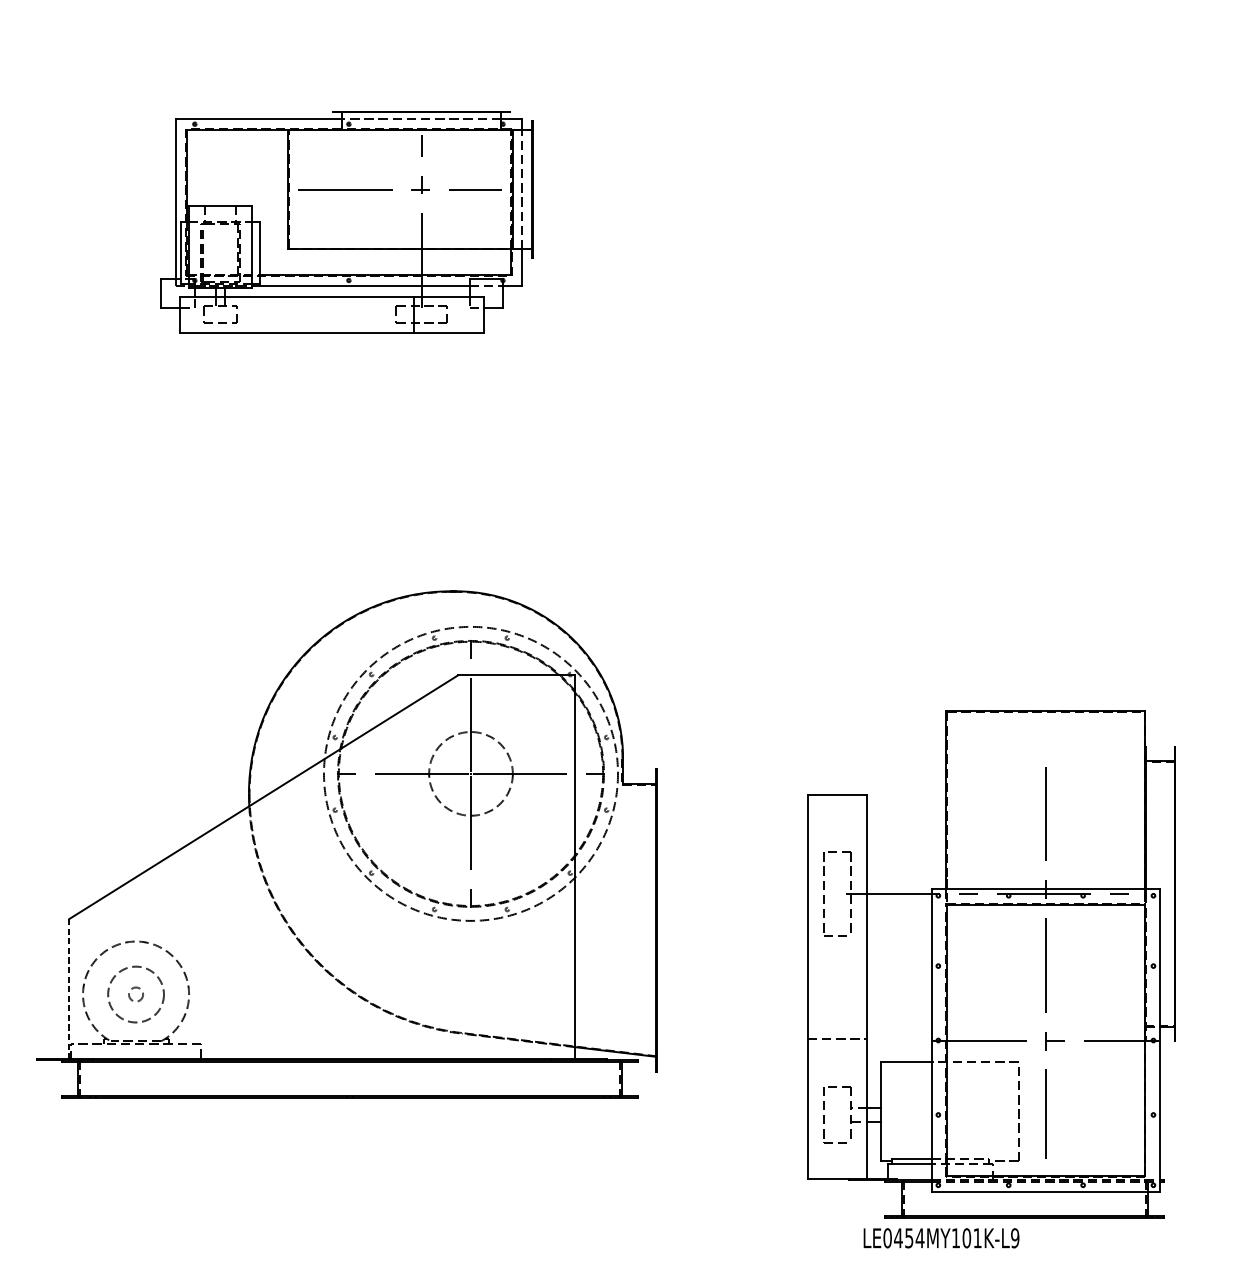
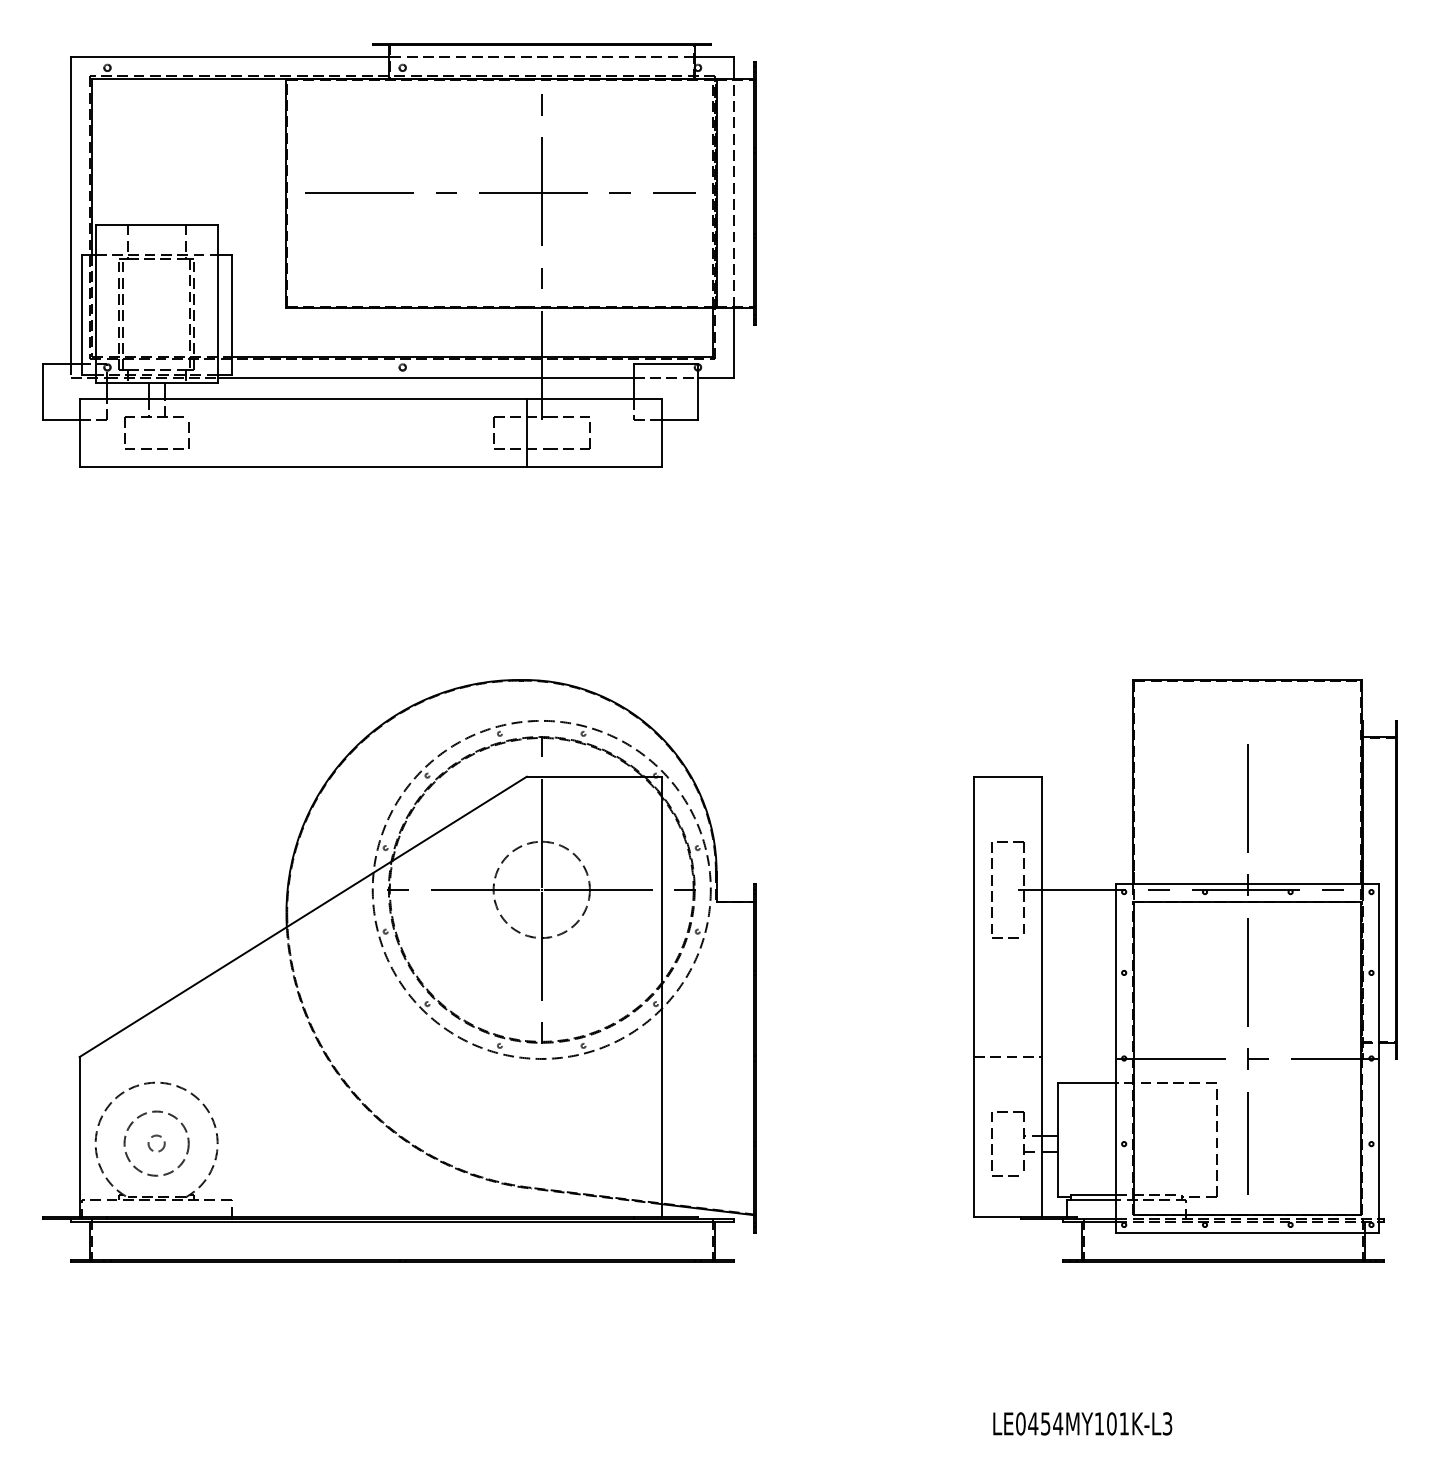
part: (347, 222) -> (399, 255), size x1.67
part: (991, 963) -> (1185, 970), moved
line: (68, 989) -> (79, 1137), dashed -> solid
text: (1015, 1237) -> (1167, 1423), LE0454MY101K-L9 -> LE0454MY101K-L3

